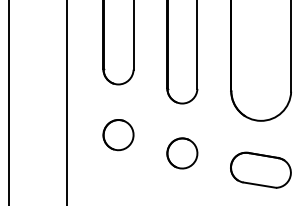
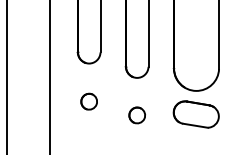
part: (118, 135) -> (89, 101), size x0.7
part: (182, 153) -> (137, 115), size x0.7
part: (260, 169) -> (195, 113), moved

